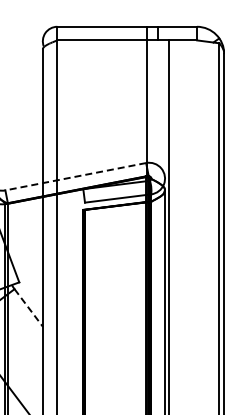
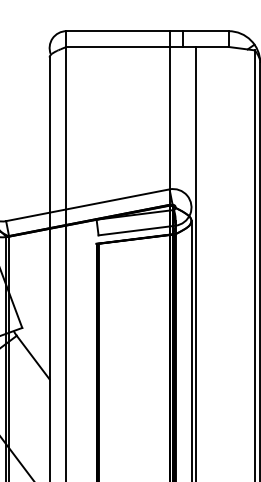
line: (75, 176) -> (87, 205), dashed -> solid
line: (29, 308) -> (34, 358), dashed -> solid

